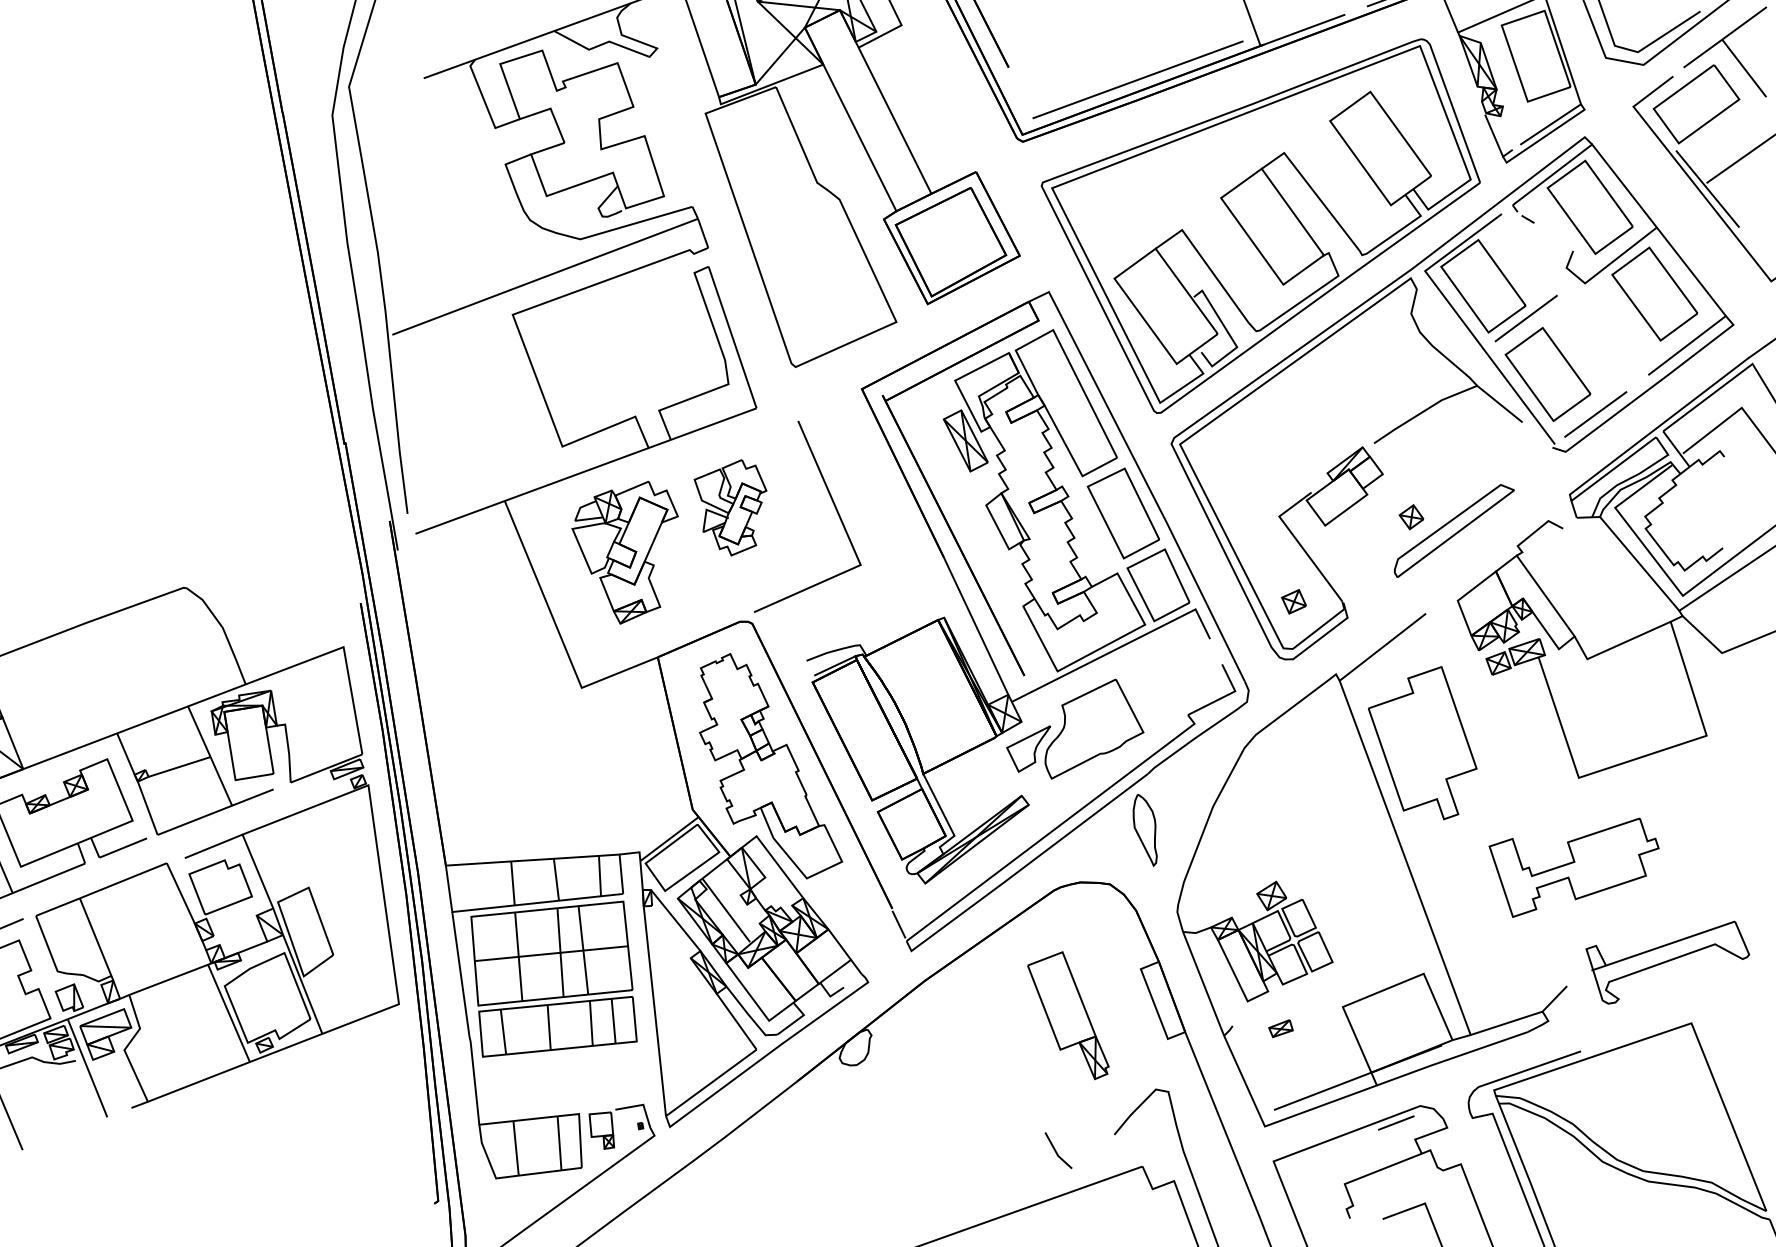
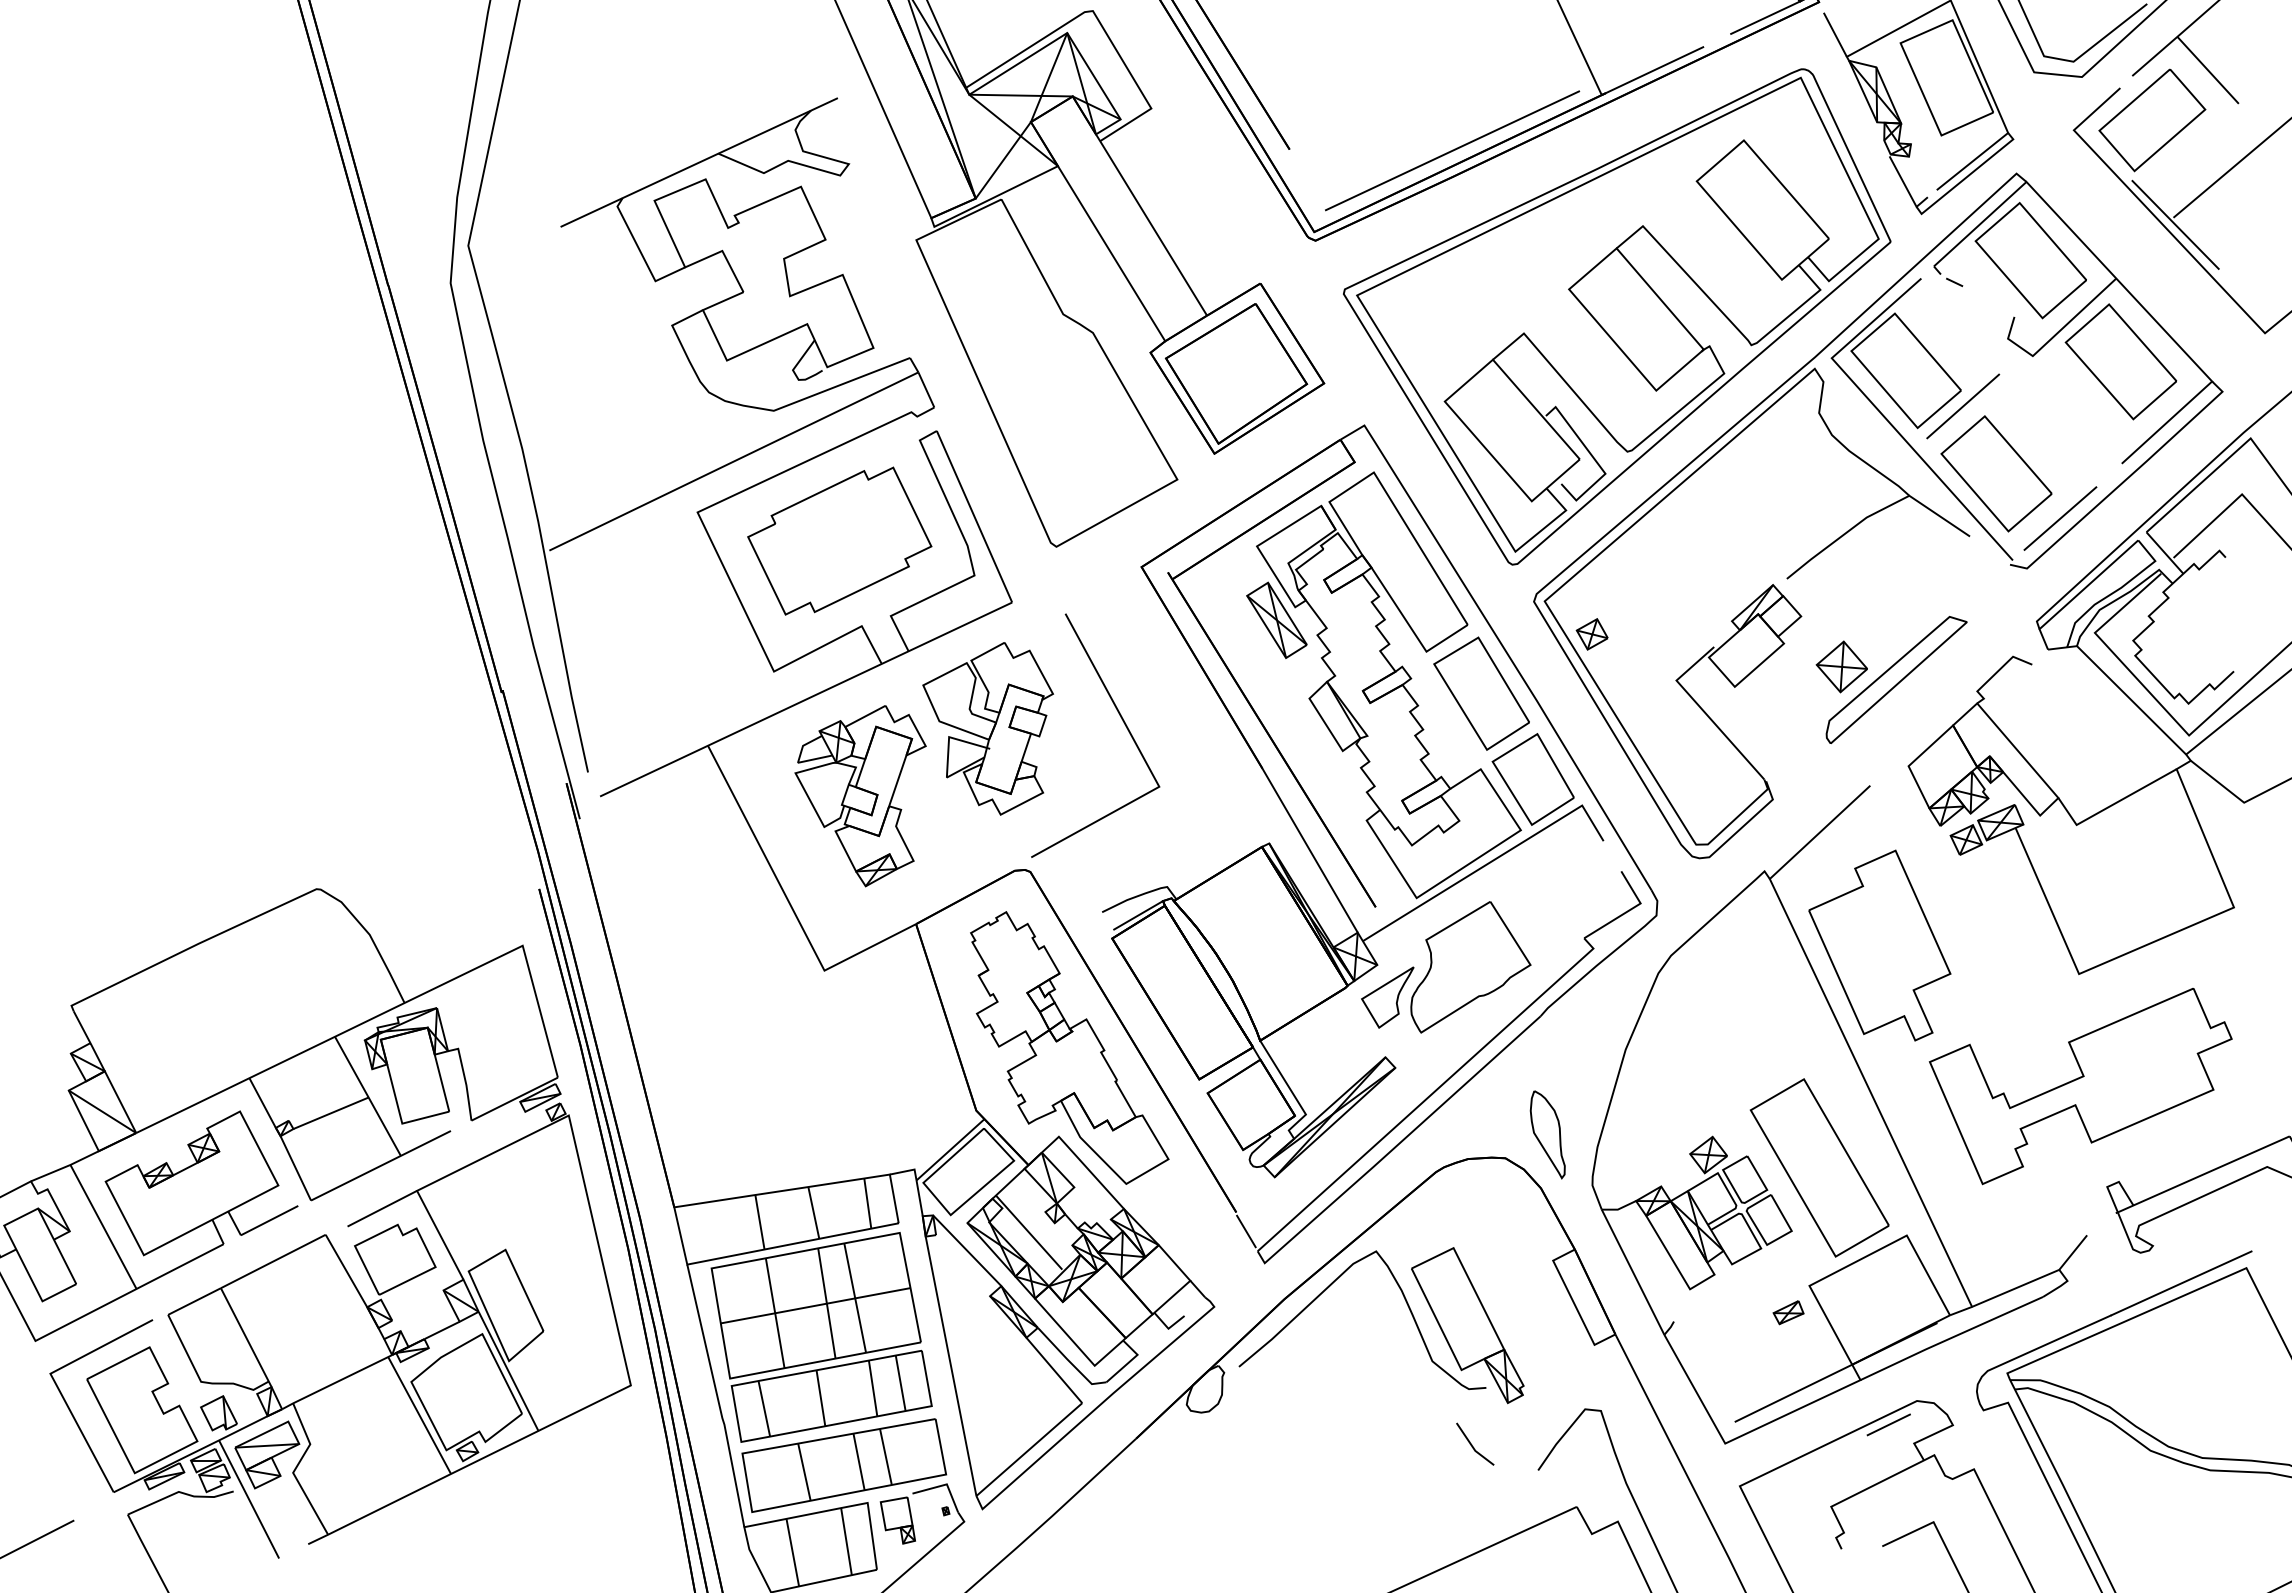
part: (623, 346) -> (839, 540), added
part: (728, 506) -> (987, 728), size x1.43
part: (1411, 516) -> (1841, 666), size x1.67
part: (1293, 601) -> (1591, 634), moved
part: (1145, 830) -> (1547, 1134), moved
part: (1572, 867) -> (2080, 1086), size x1.43
part: (1359, 913) -> (1819, 1167), added
curve: (962, 974) -> (1330, 1286), added
part: (1280, 1028) -> (1788, 1312), moved
line: (1638, 1030) -> (2181, 1283), added
part: (563, 1082) -> (844, 1465), added
line: (1056, 1150) -> (1472, 1444), moved

